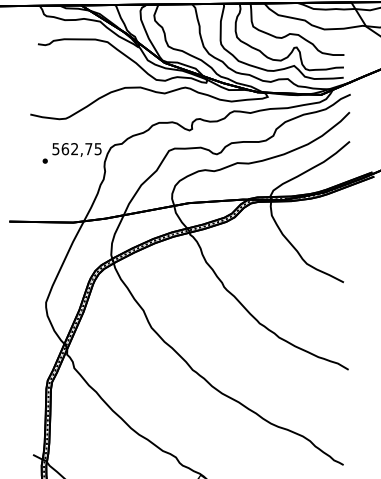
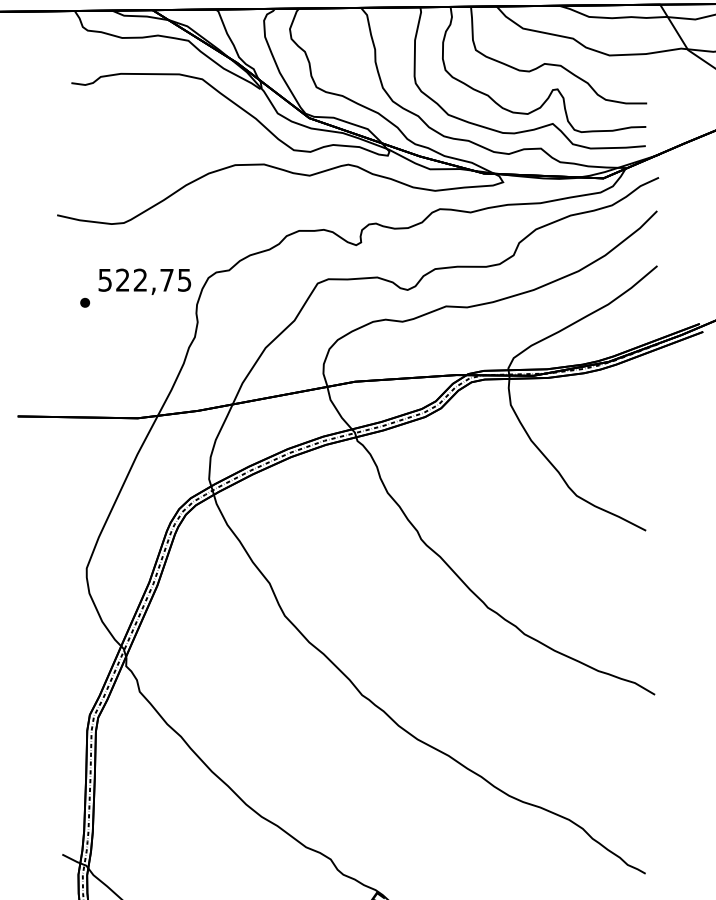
text: (65, 149) -> (123, 280), 562,75 -> 522,75

